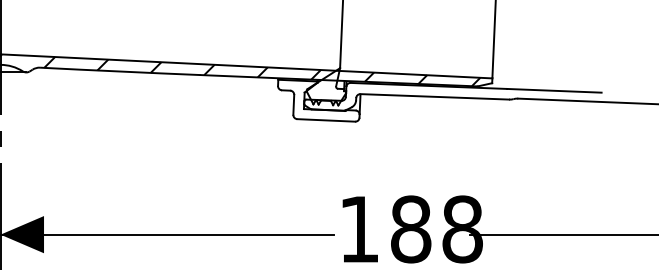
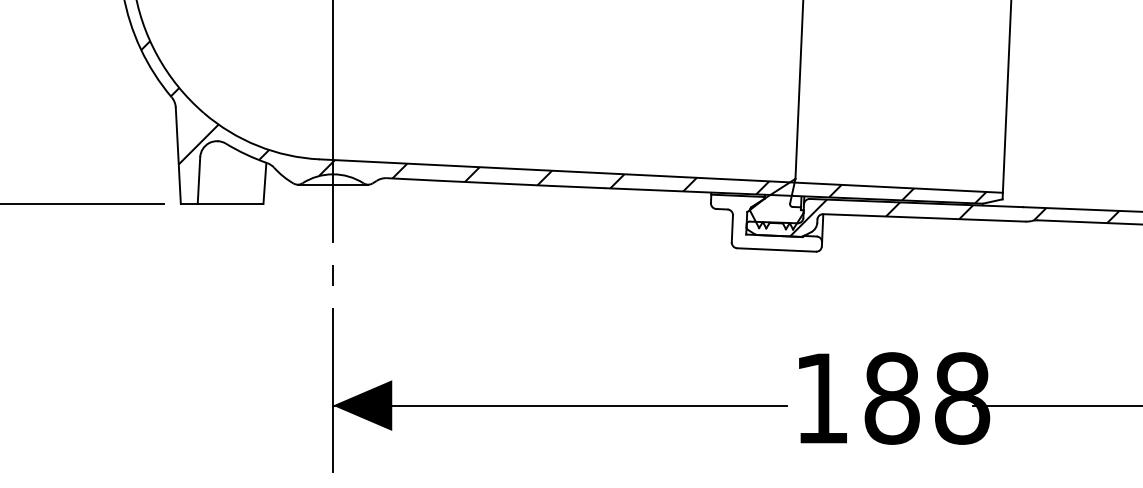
hatch: (456, 96) -> (954, 217), added

